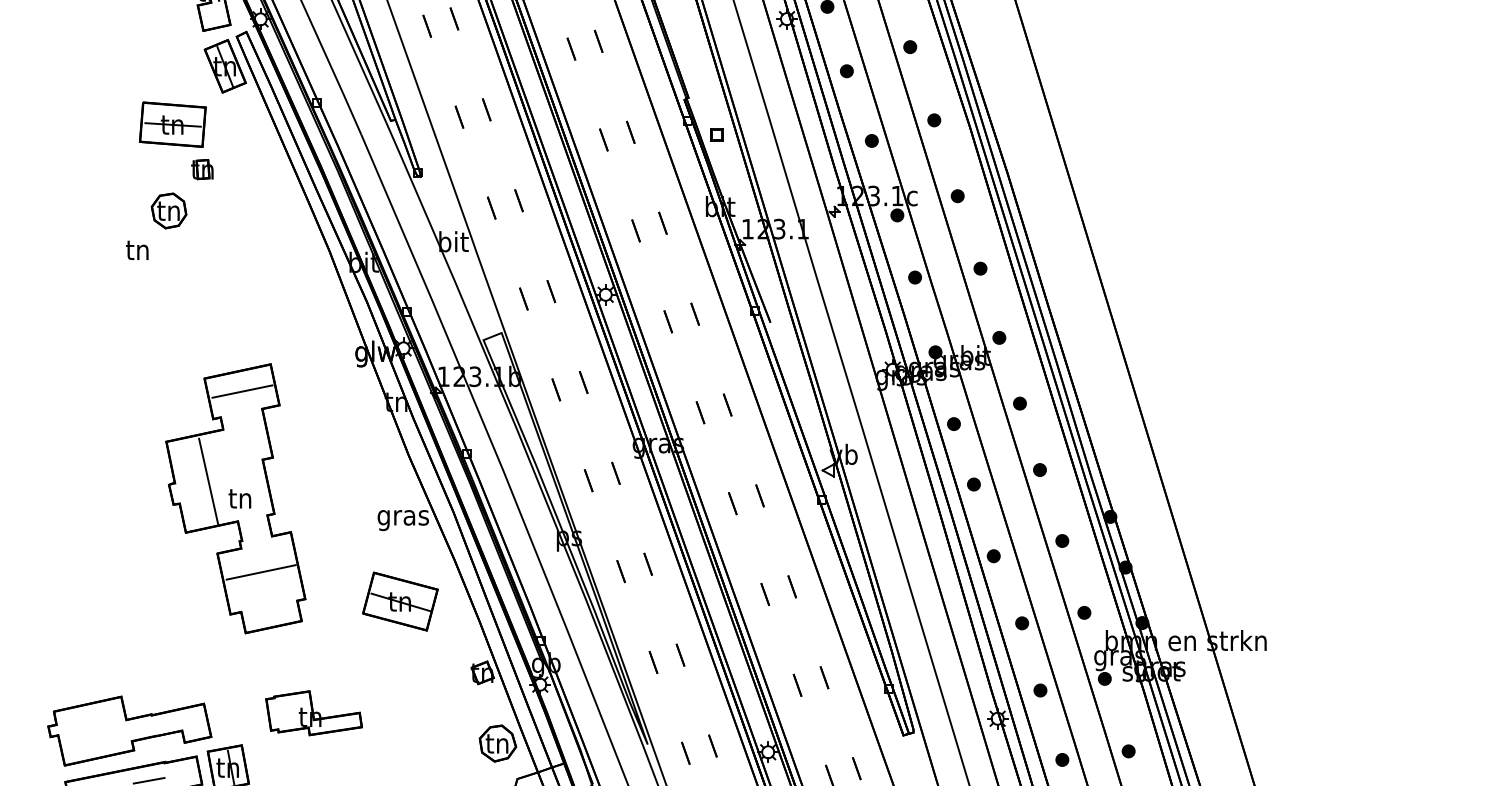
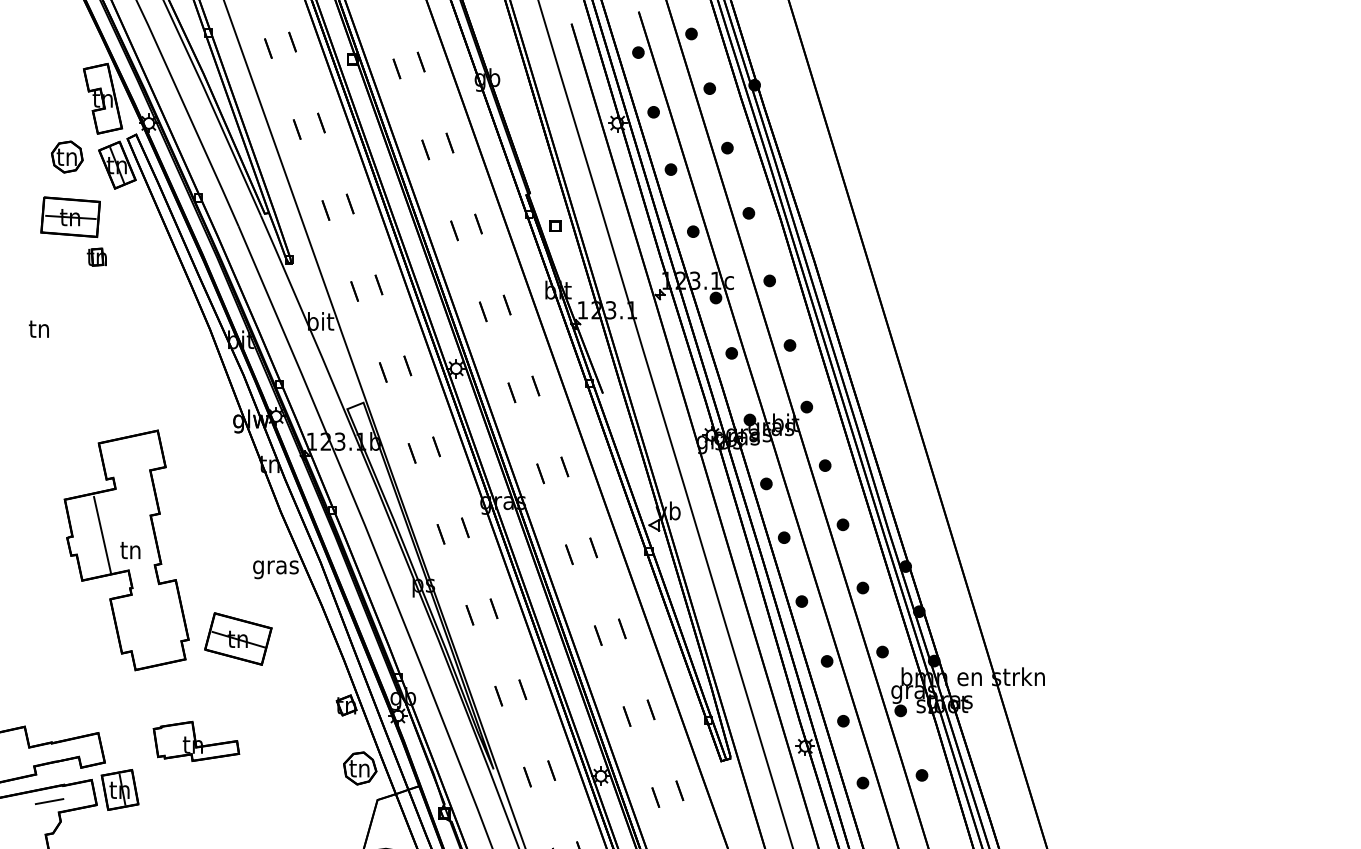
part: (169, 210) -> (67, 156), moved
line: (242, 391) -> (132, 454), removed
line: (261, 571) -> (149, 615), removed
part: (400, 601) -> (238, 638), moved

